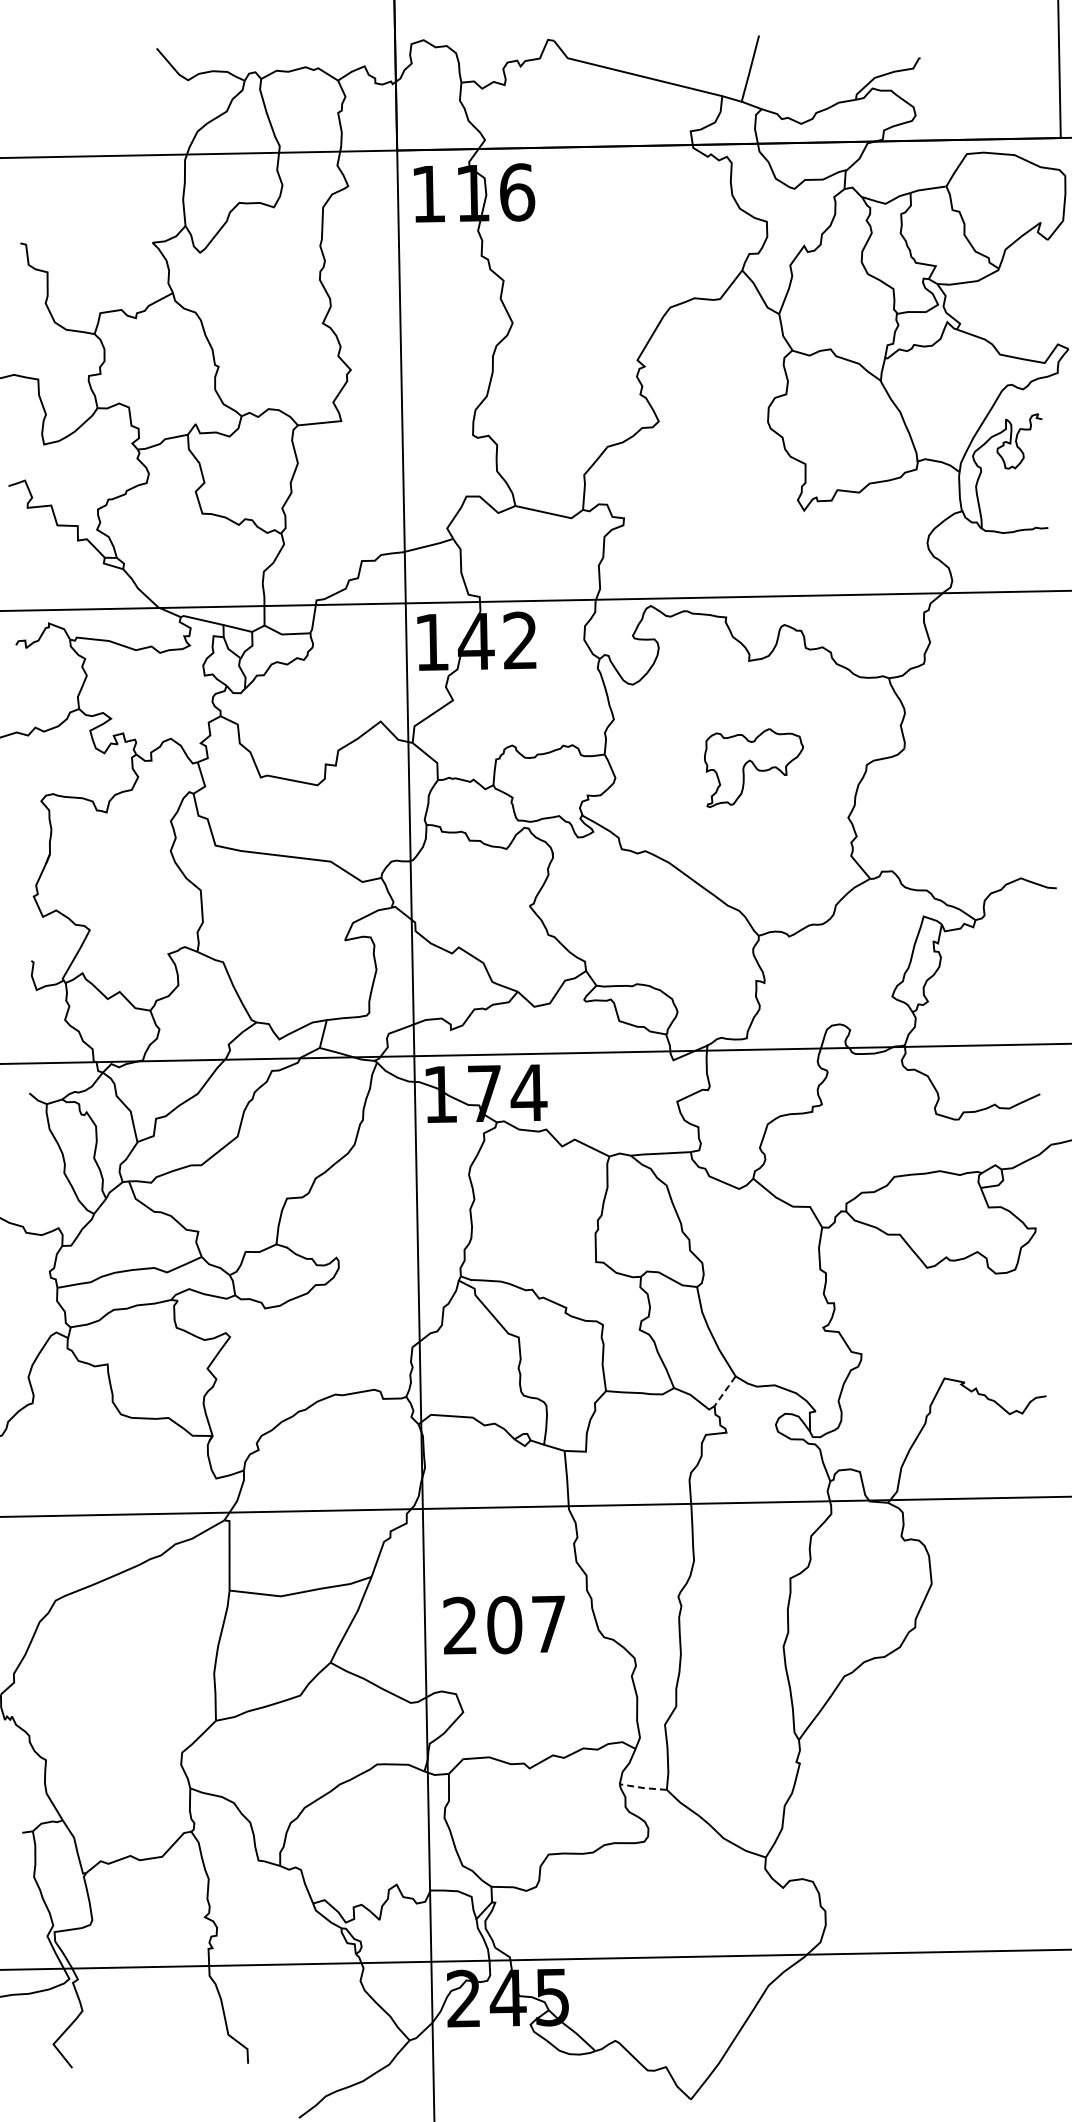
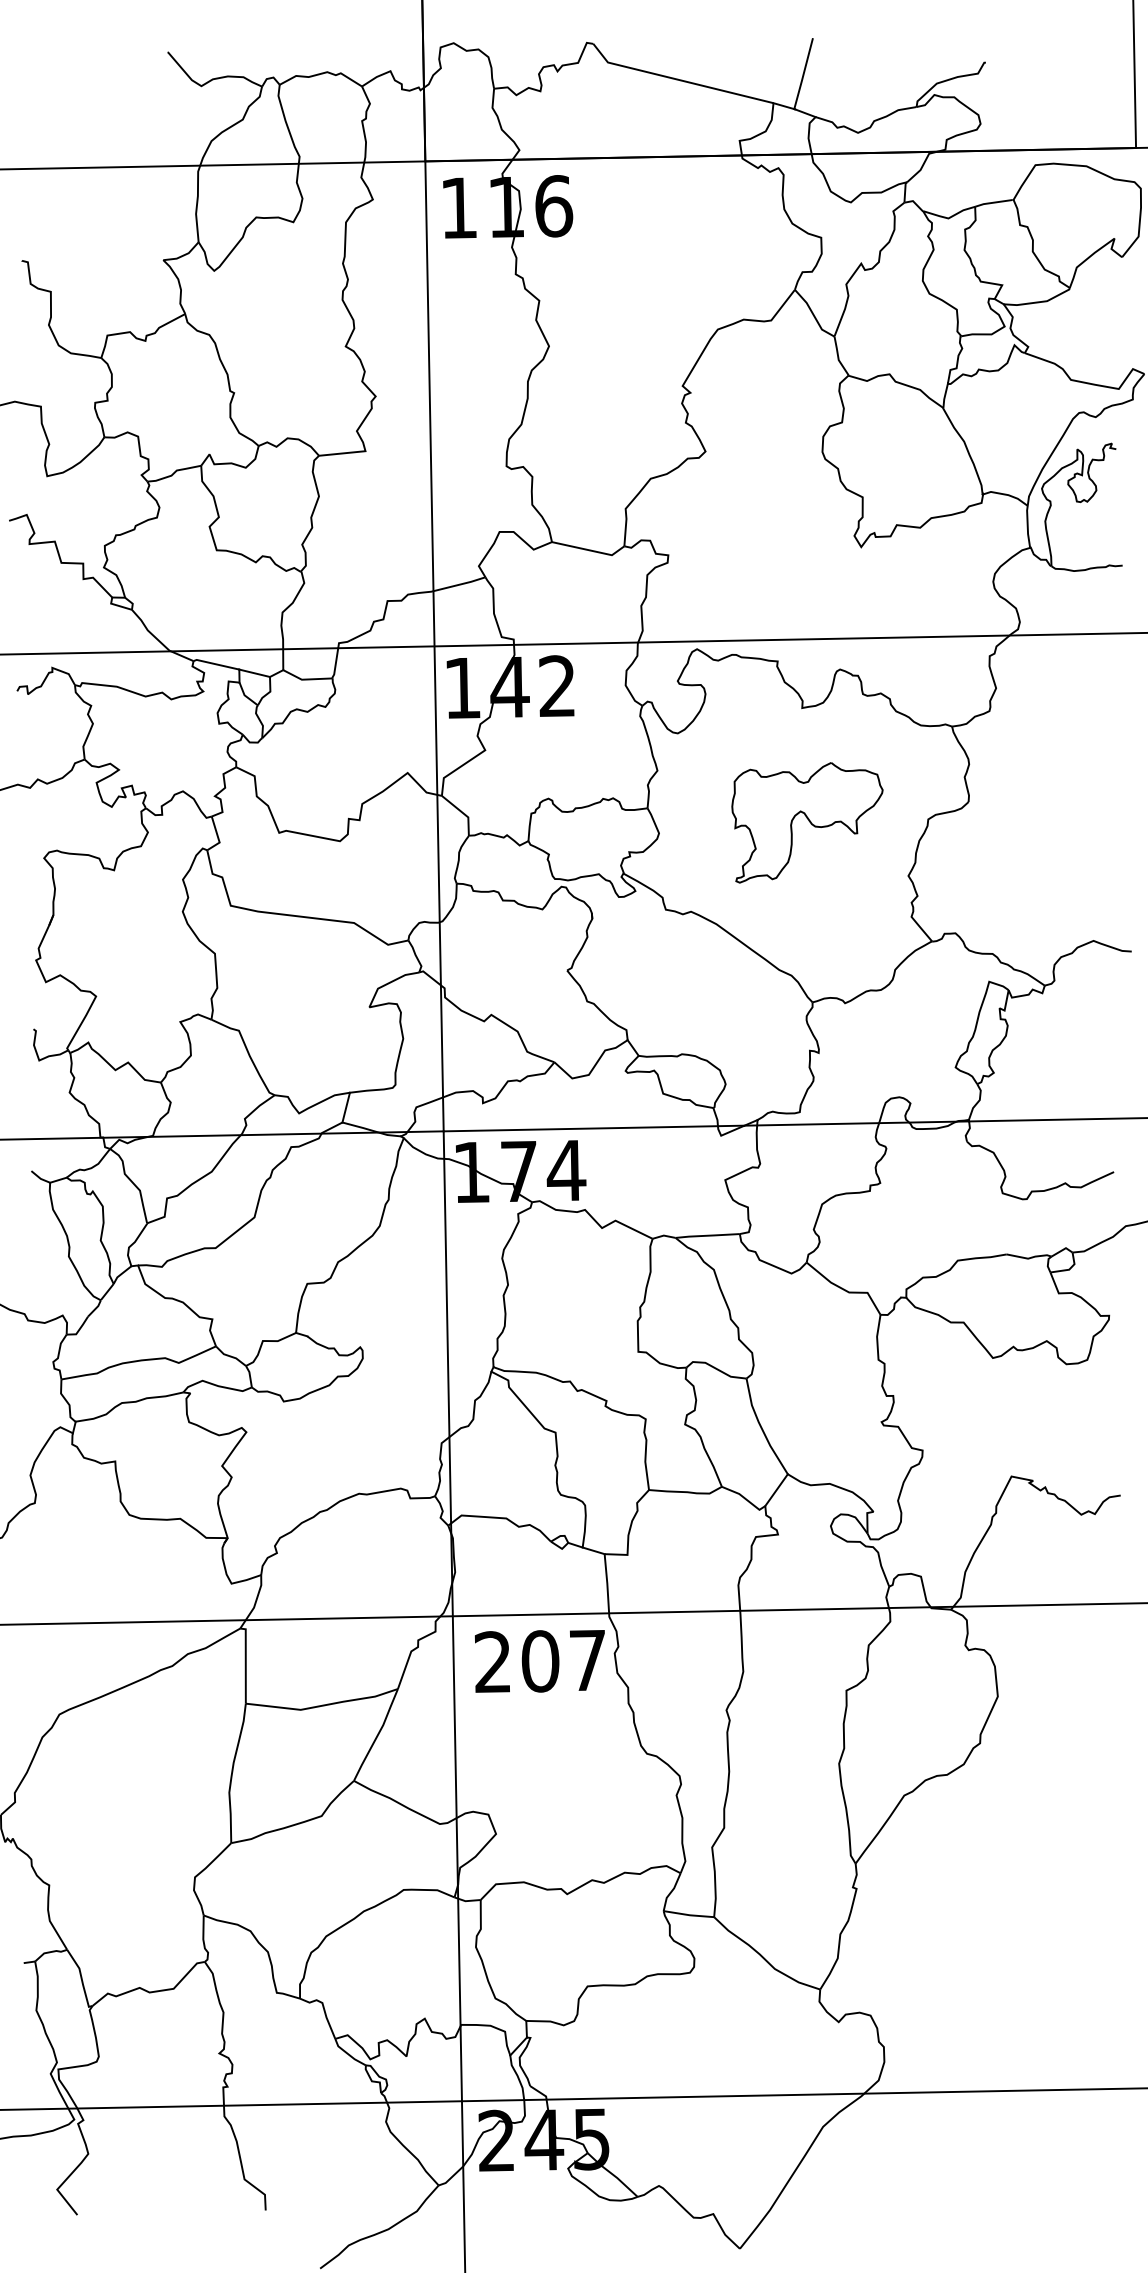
part: (753, 767) -> (806, 822), size x1.43
line: (724, 1391) -> (775, 1490), dashed -> solid
text: (503, 1624) -> (539, 1660), moved
line: (643, 1788) -> (689, 1915), dashed -> solid

